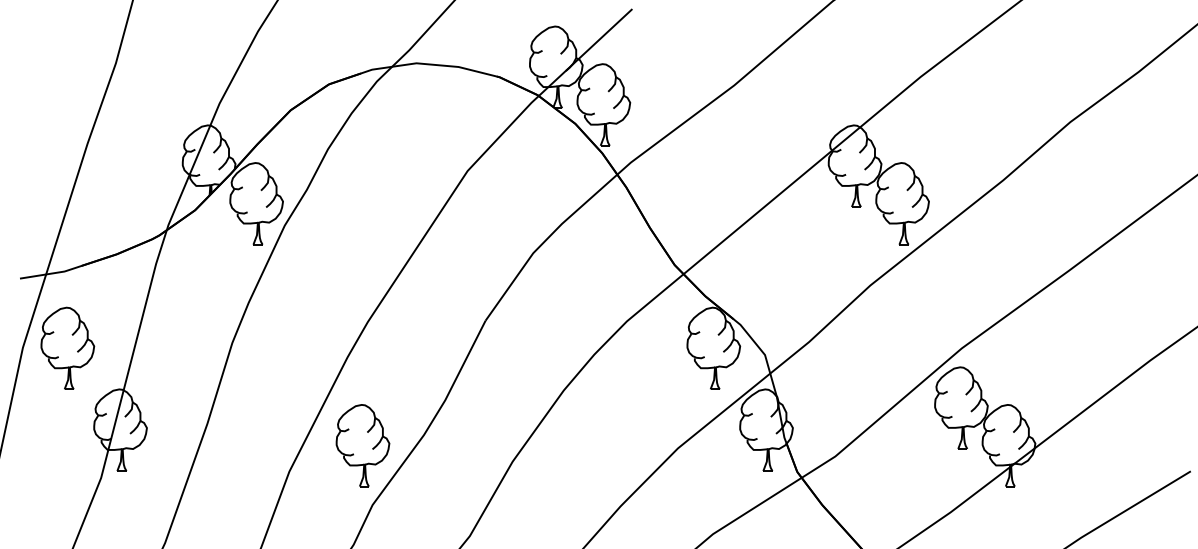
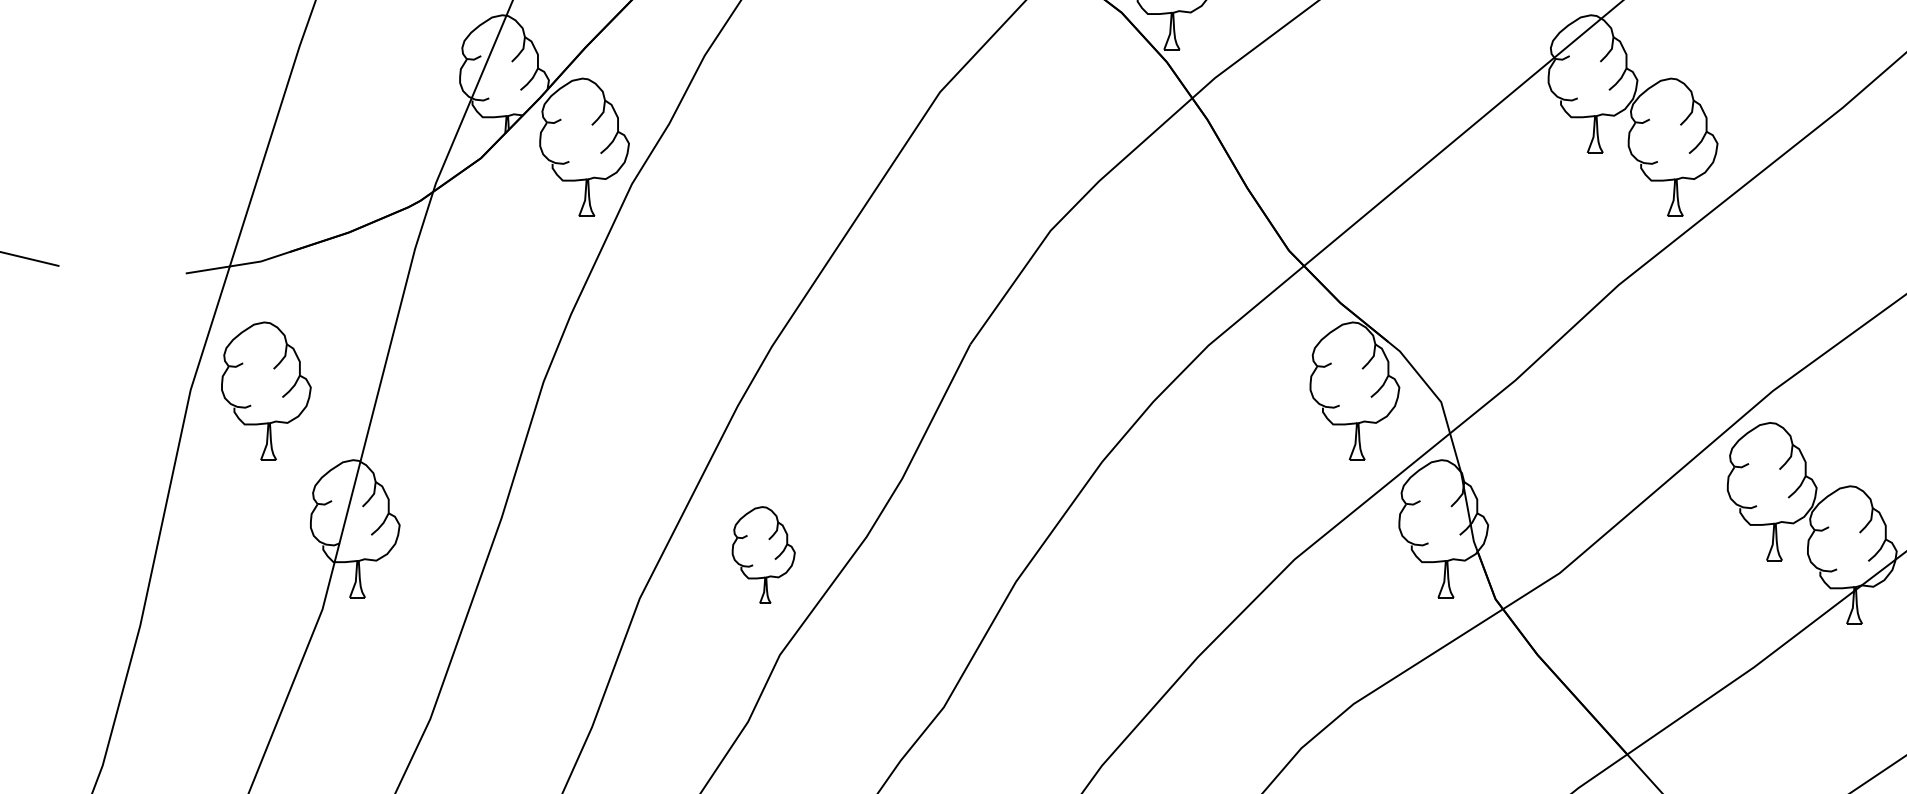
part: (362, 445) -> (762, 554), size x0.7

